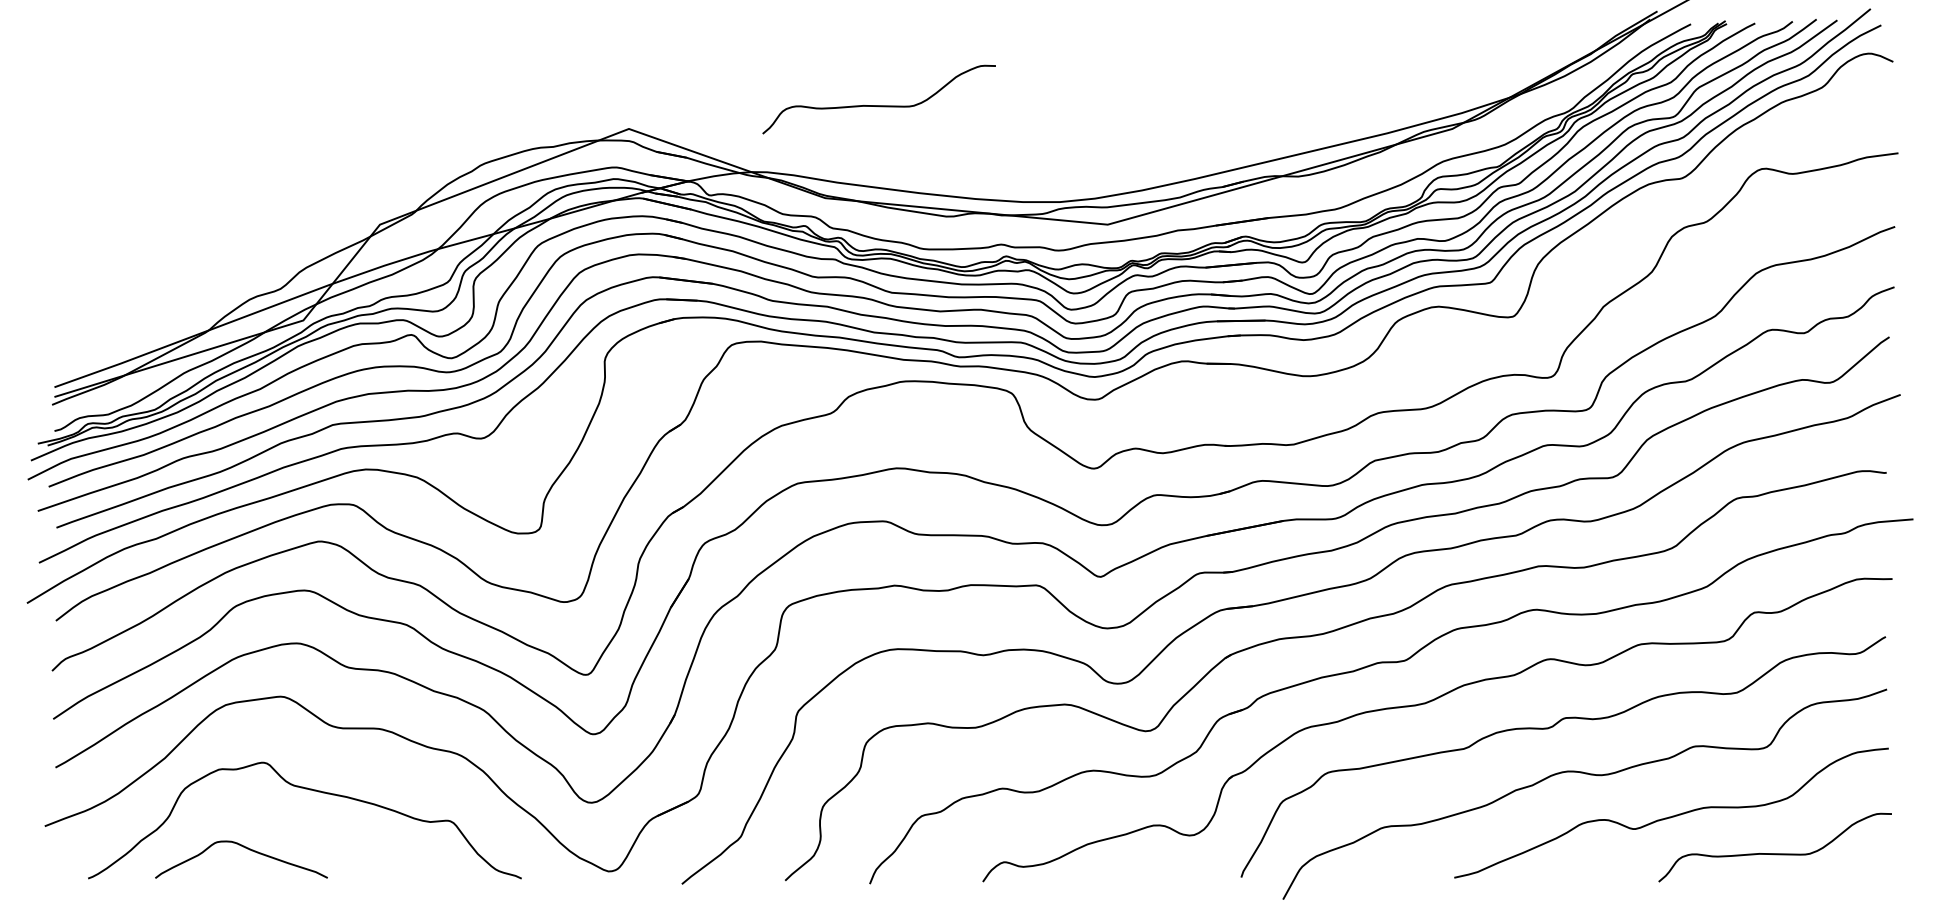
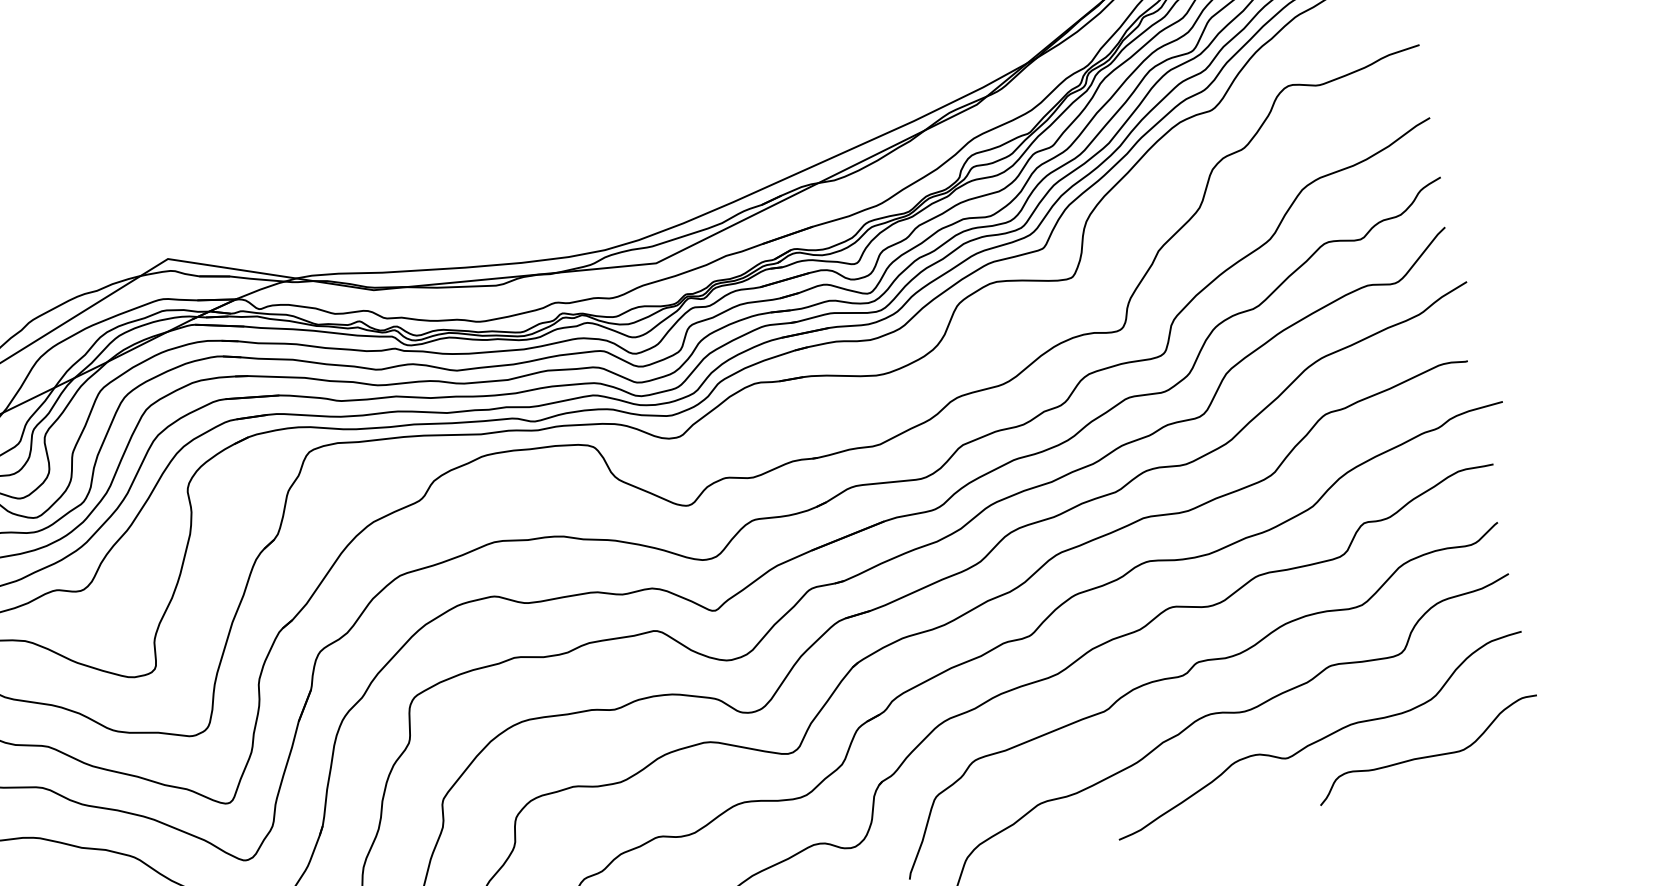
curve: (878, 105) -> (408, 189), removed

